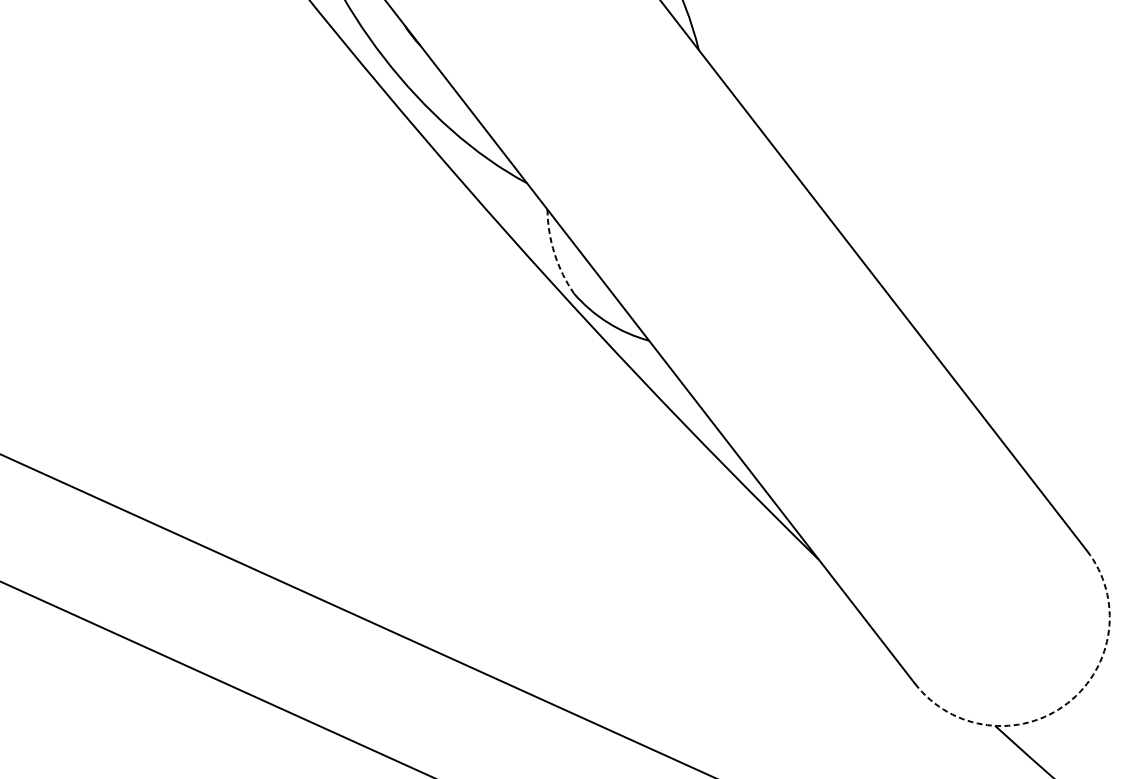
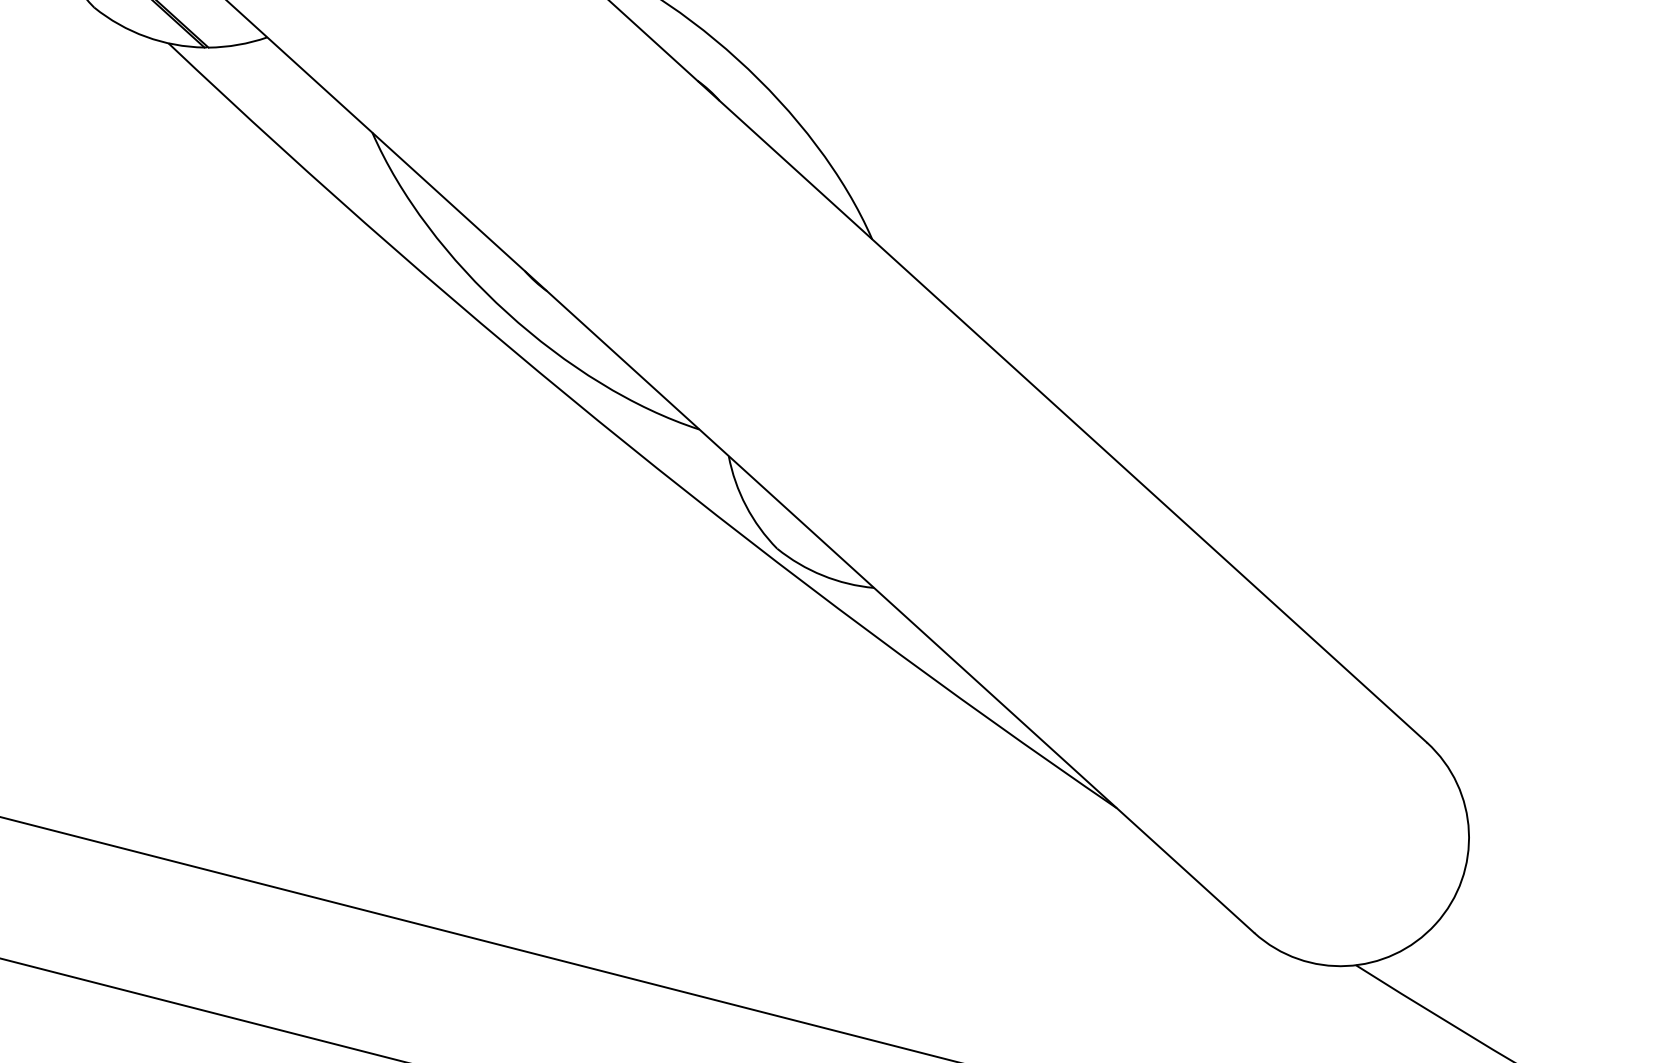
arc: (554, 254) -> (746, 506), dashed -> solid
arc: (1067, 703) -> (1435, 924), dashed -> solid

